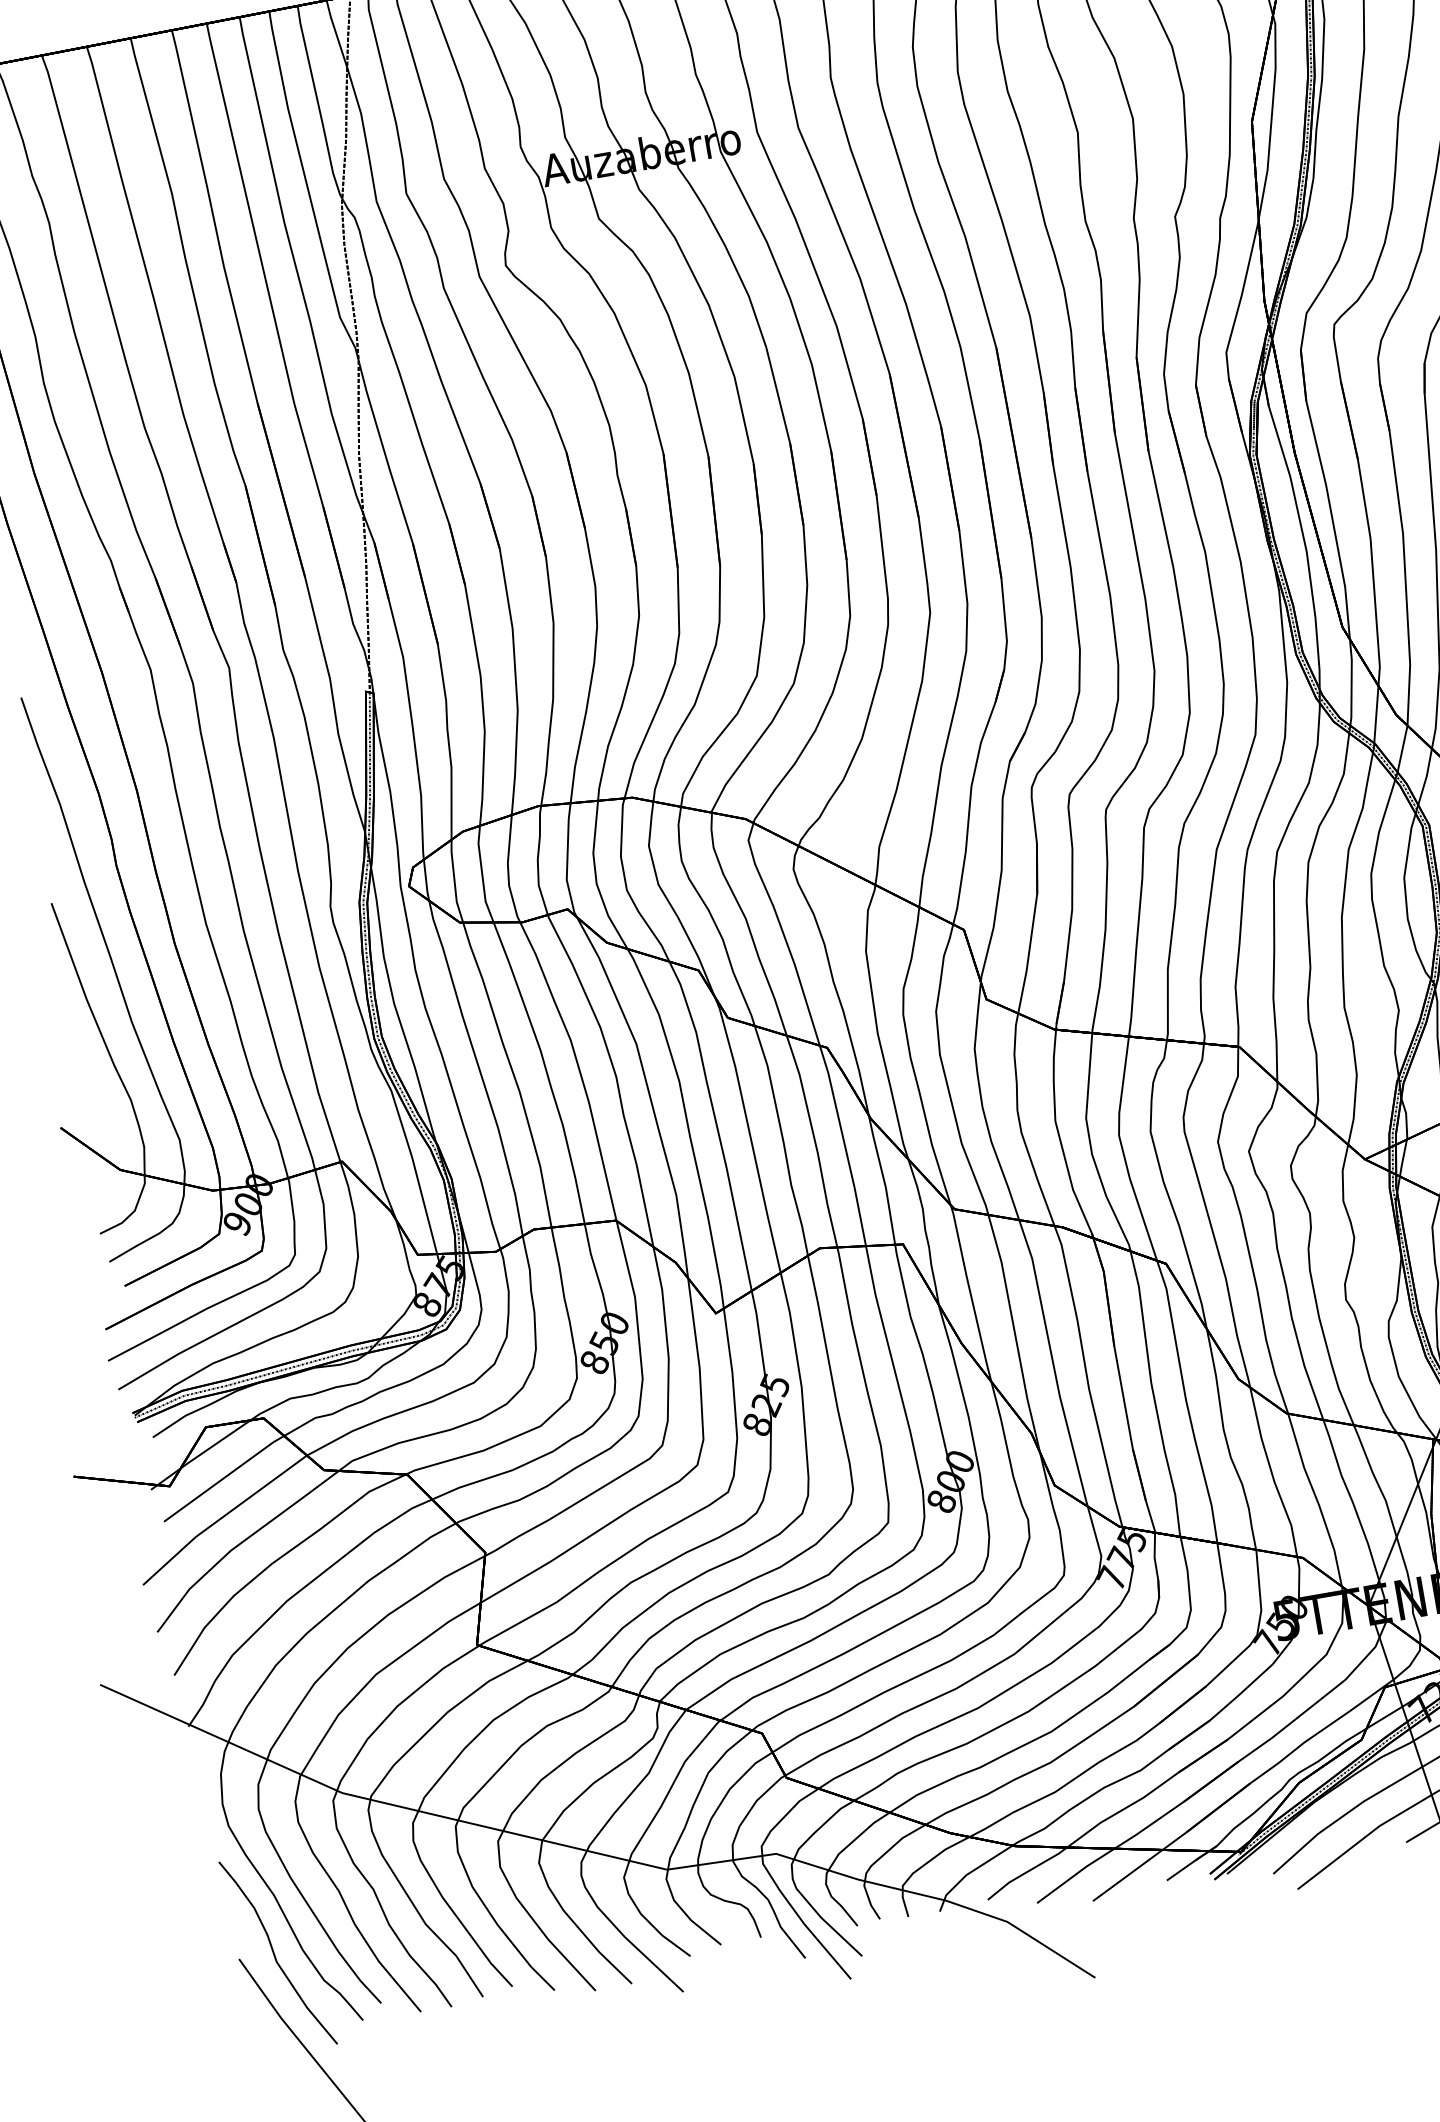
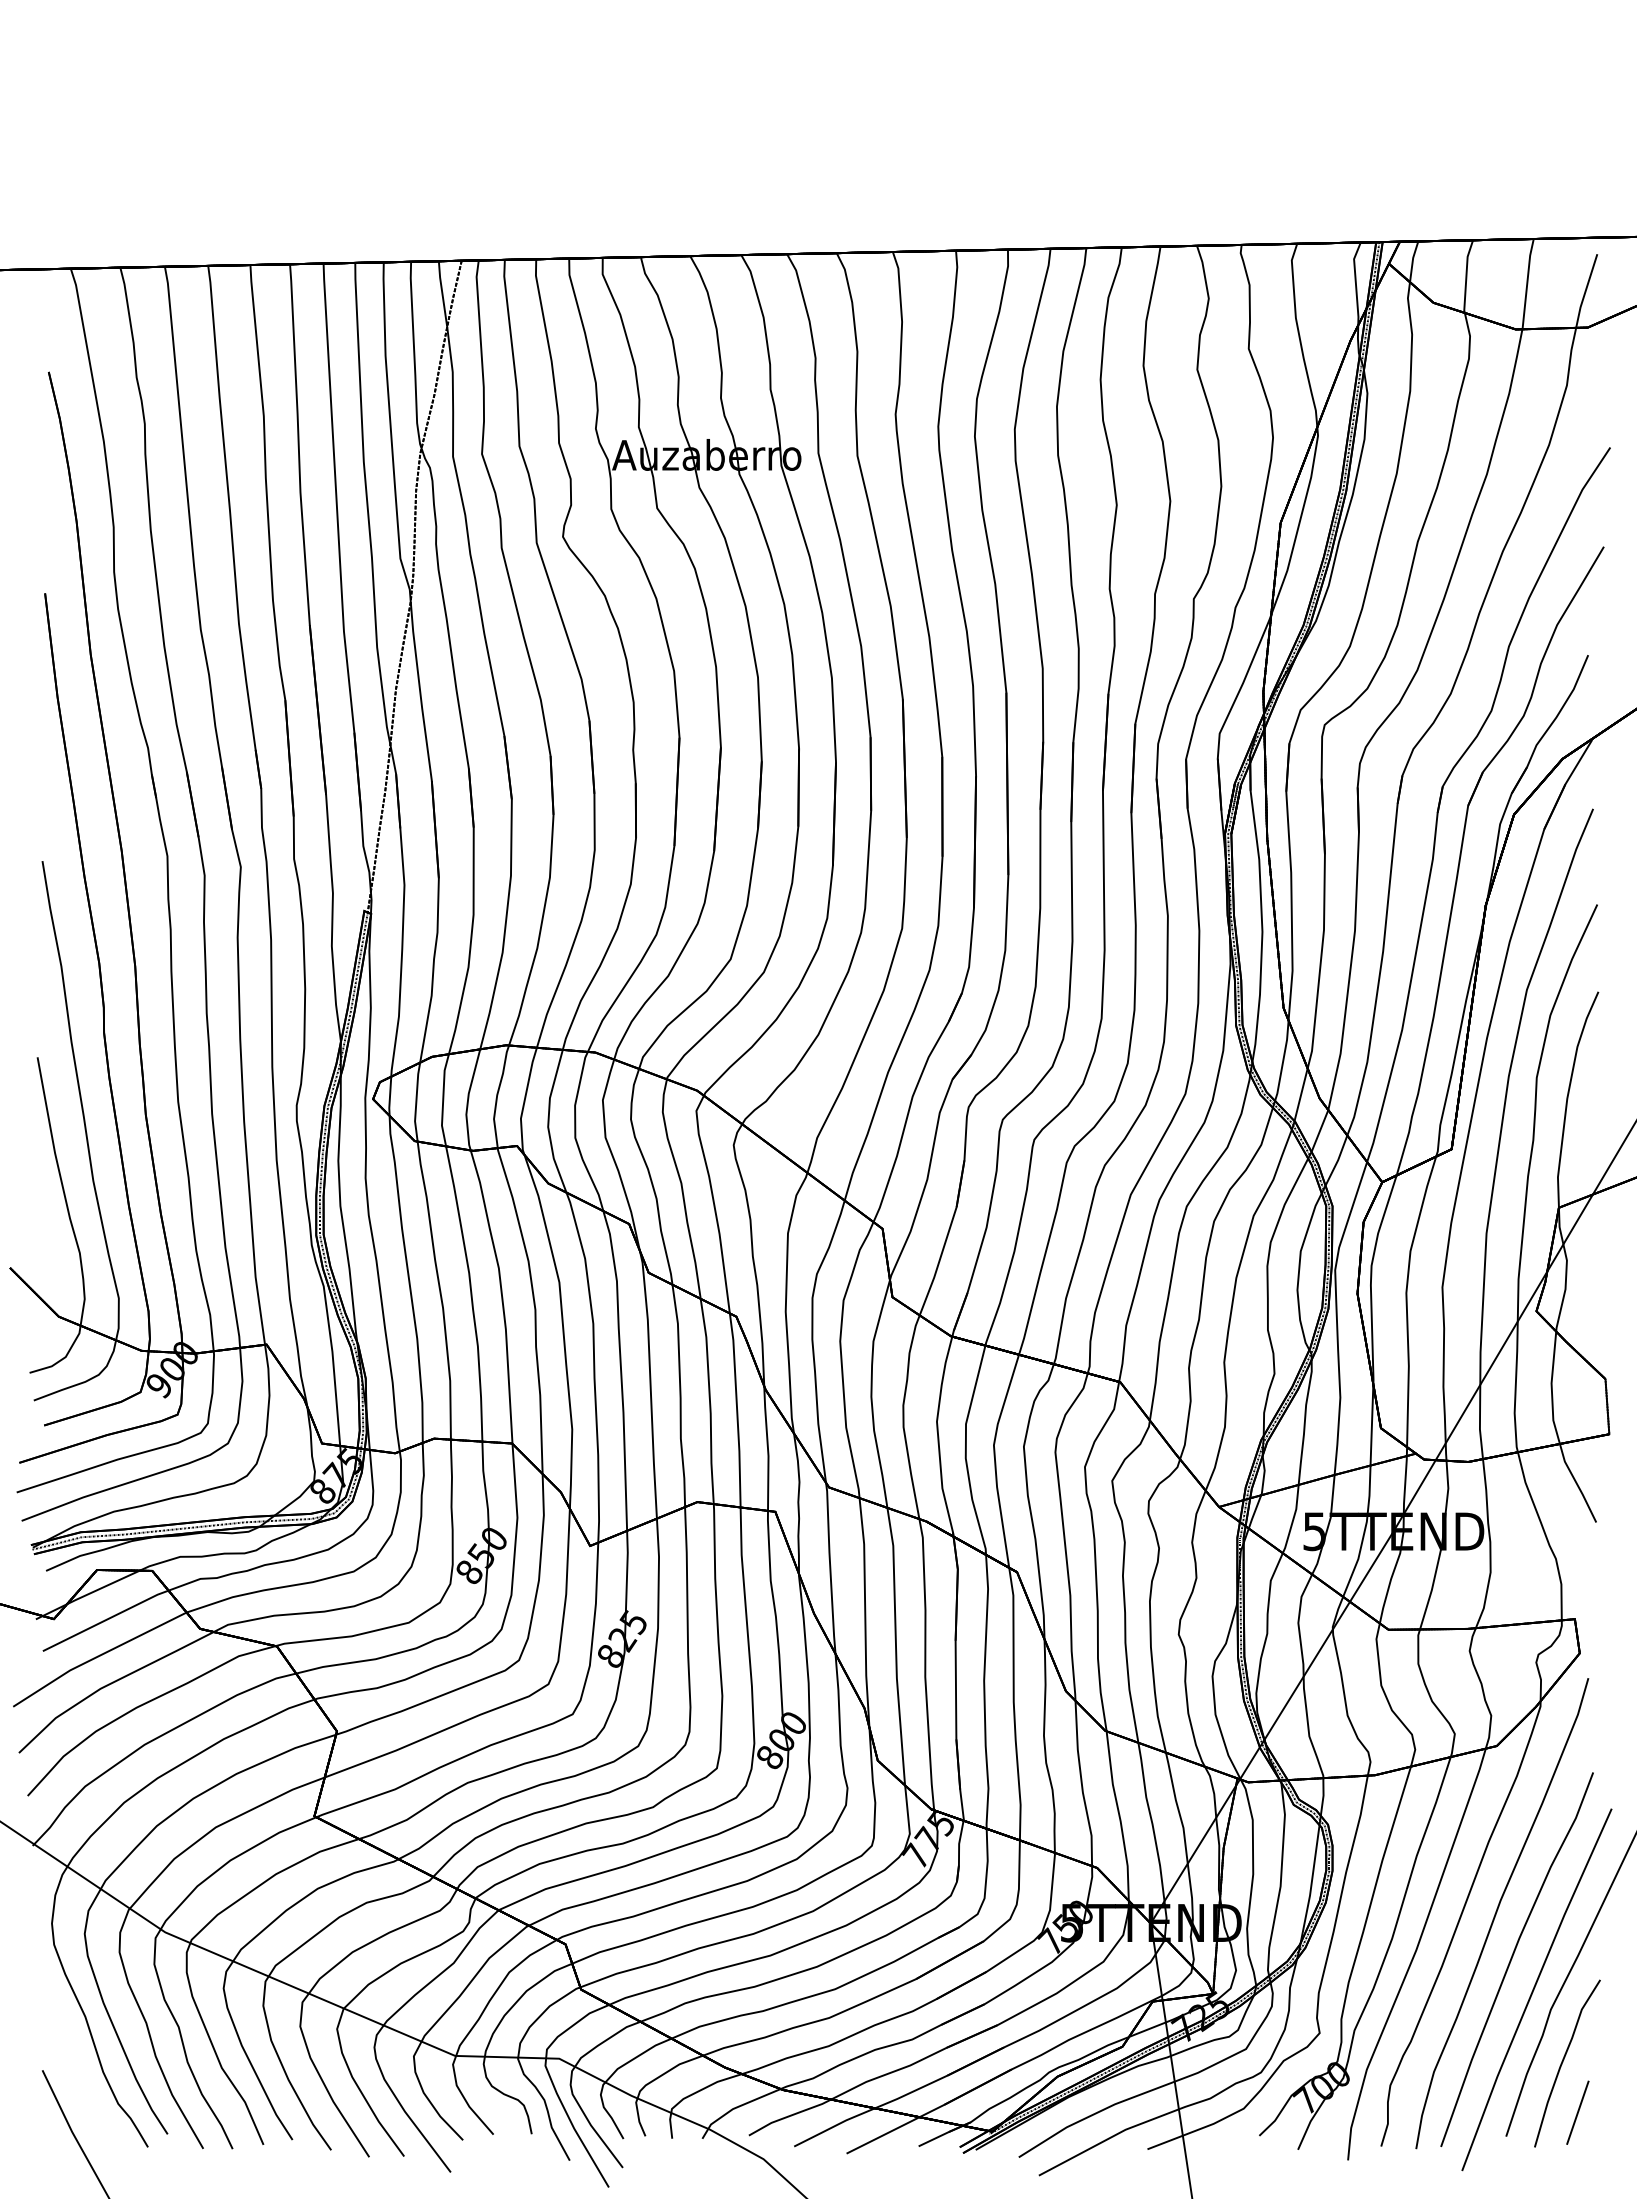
curve: (274, 1953) -> (76, 2070), removed

